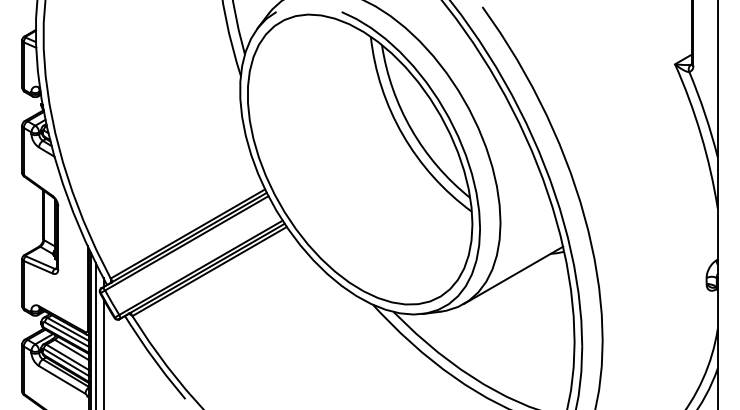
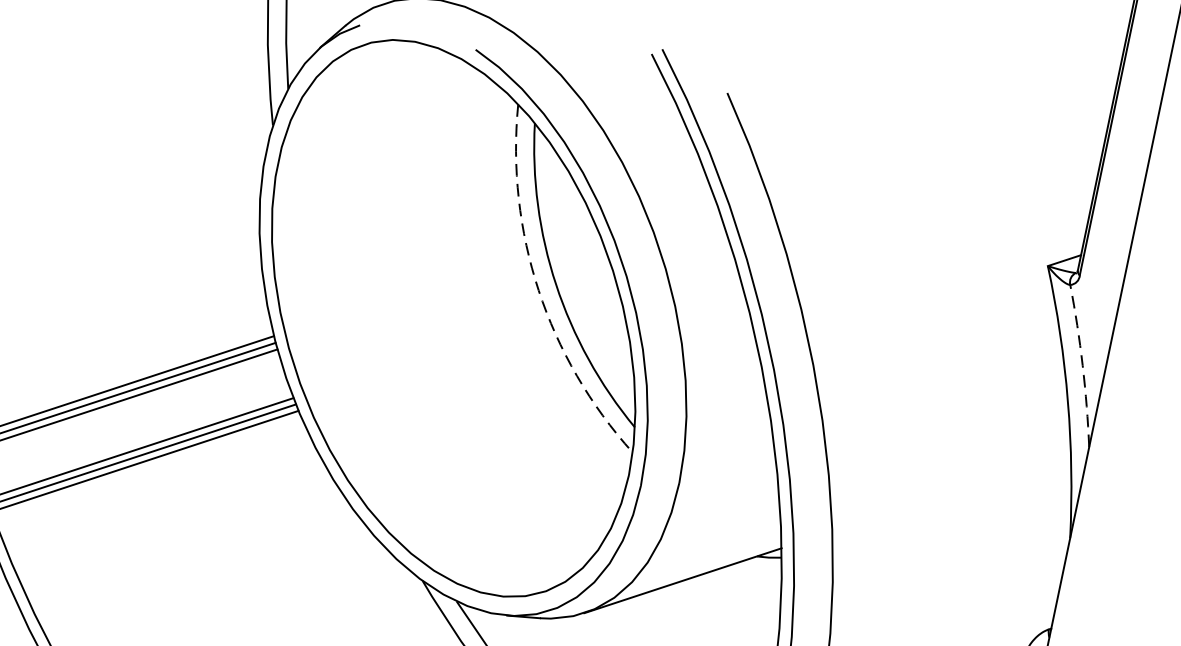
arc: (705, 114) -> (1083, 366), solid -> dashed
arc: (402, 134) -> (538, 289), solid -> dashed

